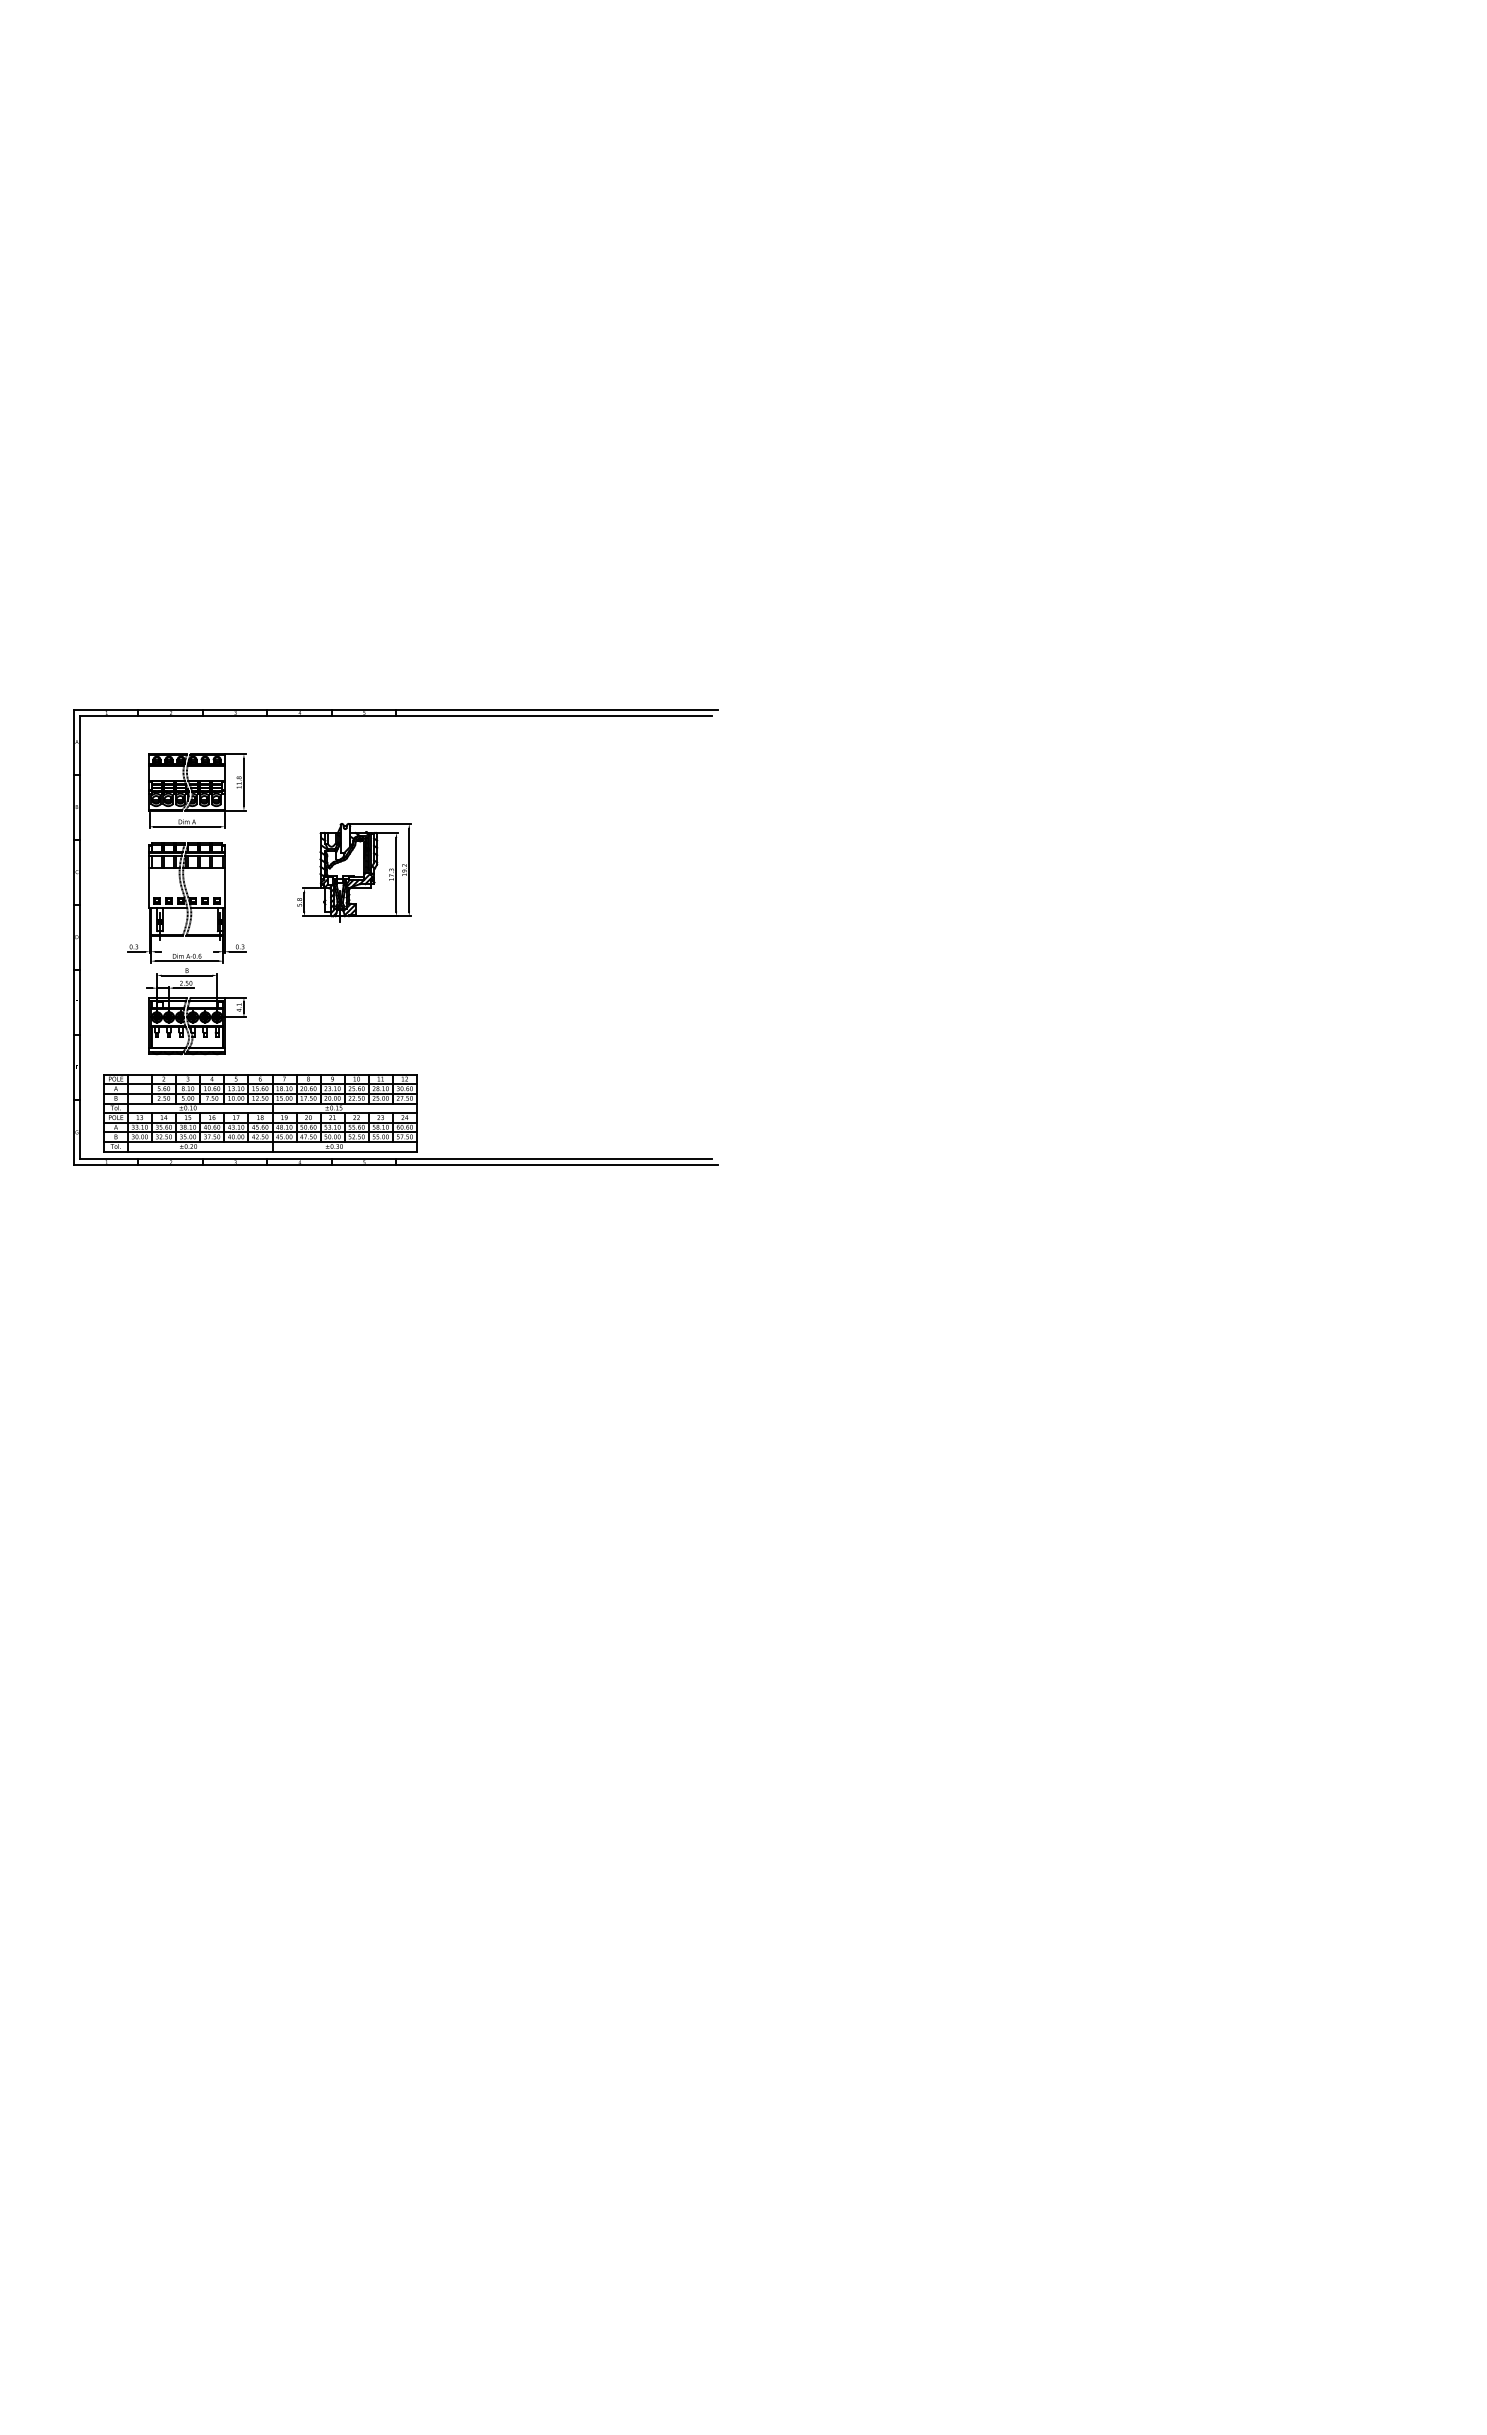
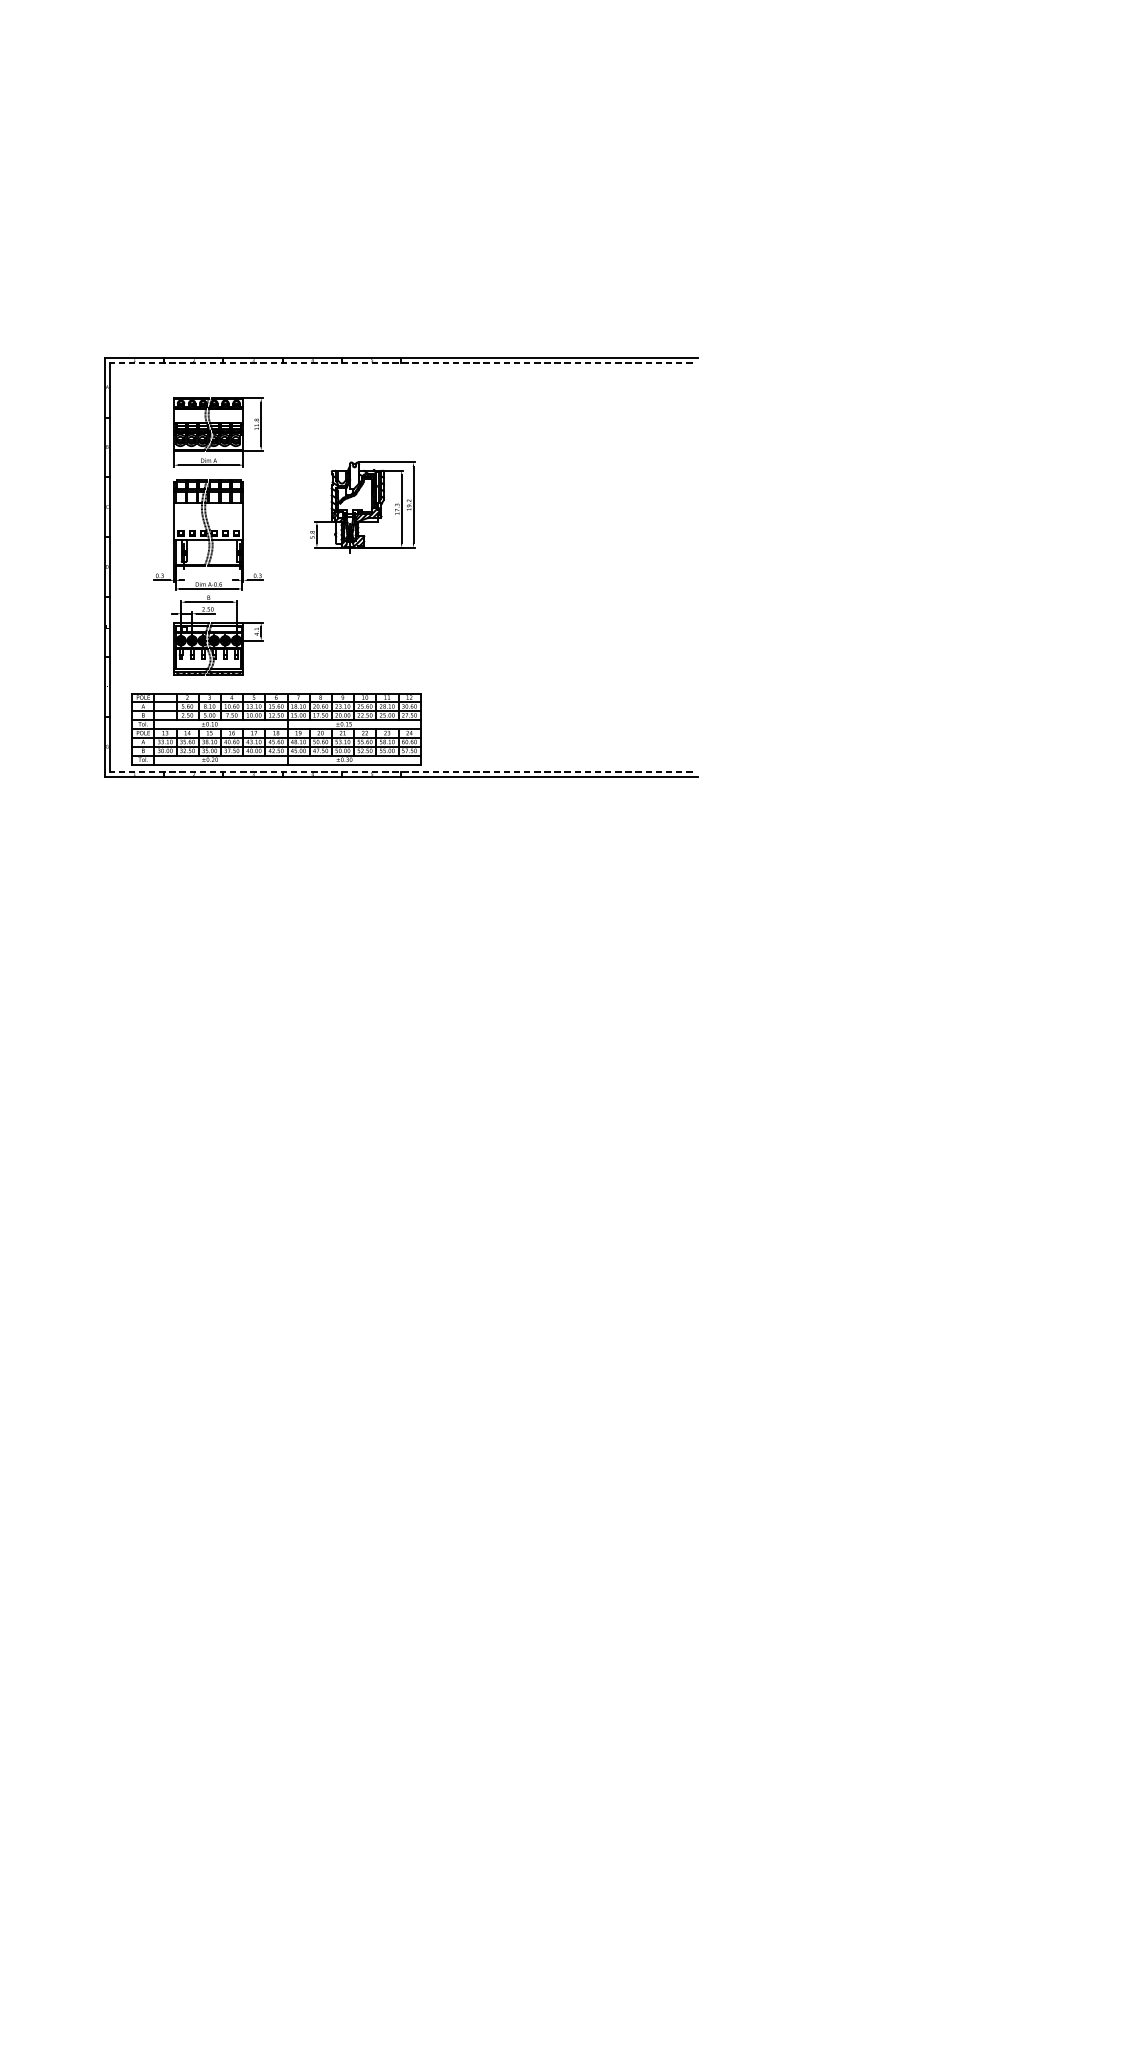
line: (395, 715) -> (400, 362), solid -> dashed
line: (395, 1159) -> (400, 771), solid -> dashed

